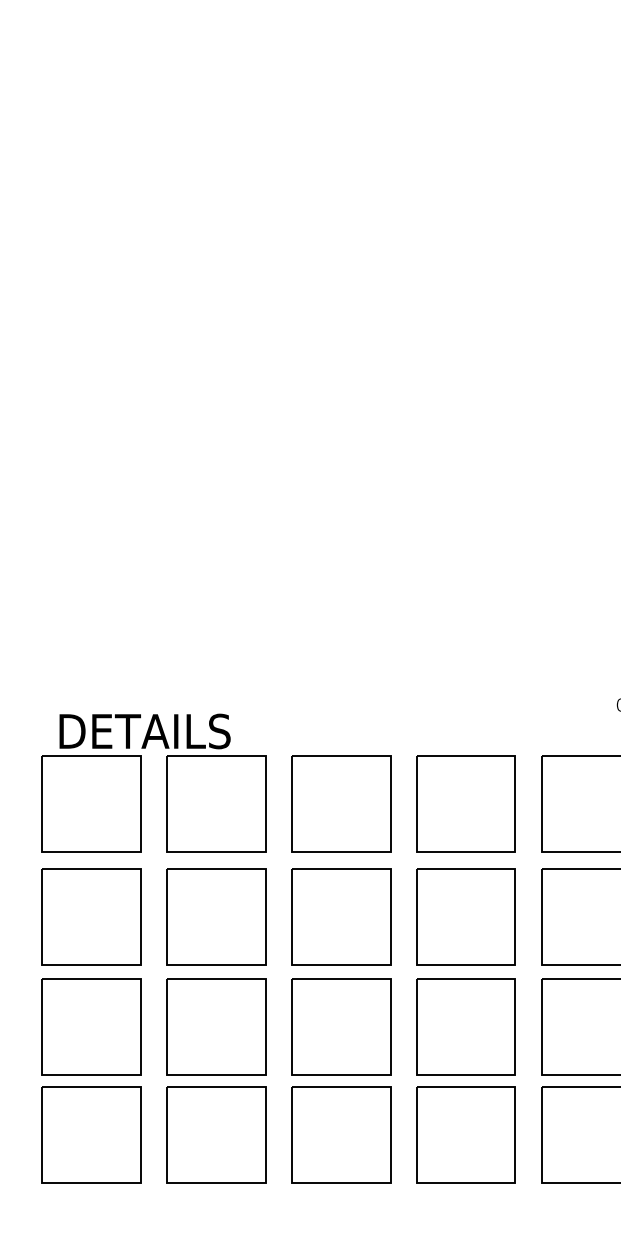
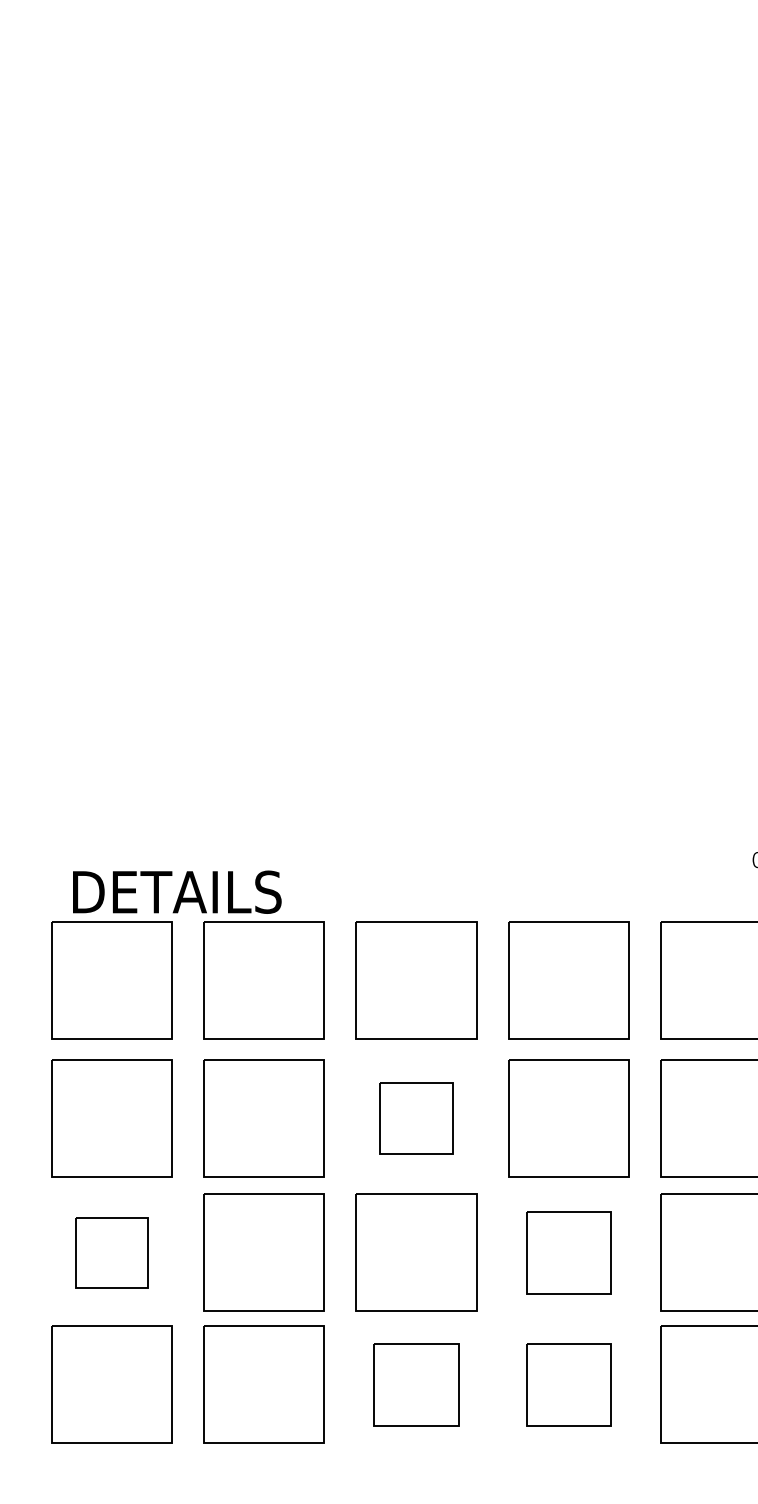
part: (341, 916) -> (416, 1118), size x0.6
part: (91, 1026) -> (111, 1252), size x0.6
part: (465, 1026) -> (568, 1252), size x0.7
part: (341, 1135) -> (416, 1384), size x0.7
part: (465, 1135) -> (568, 1384), size x0.7

